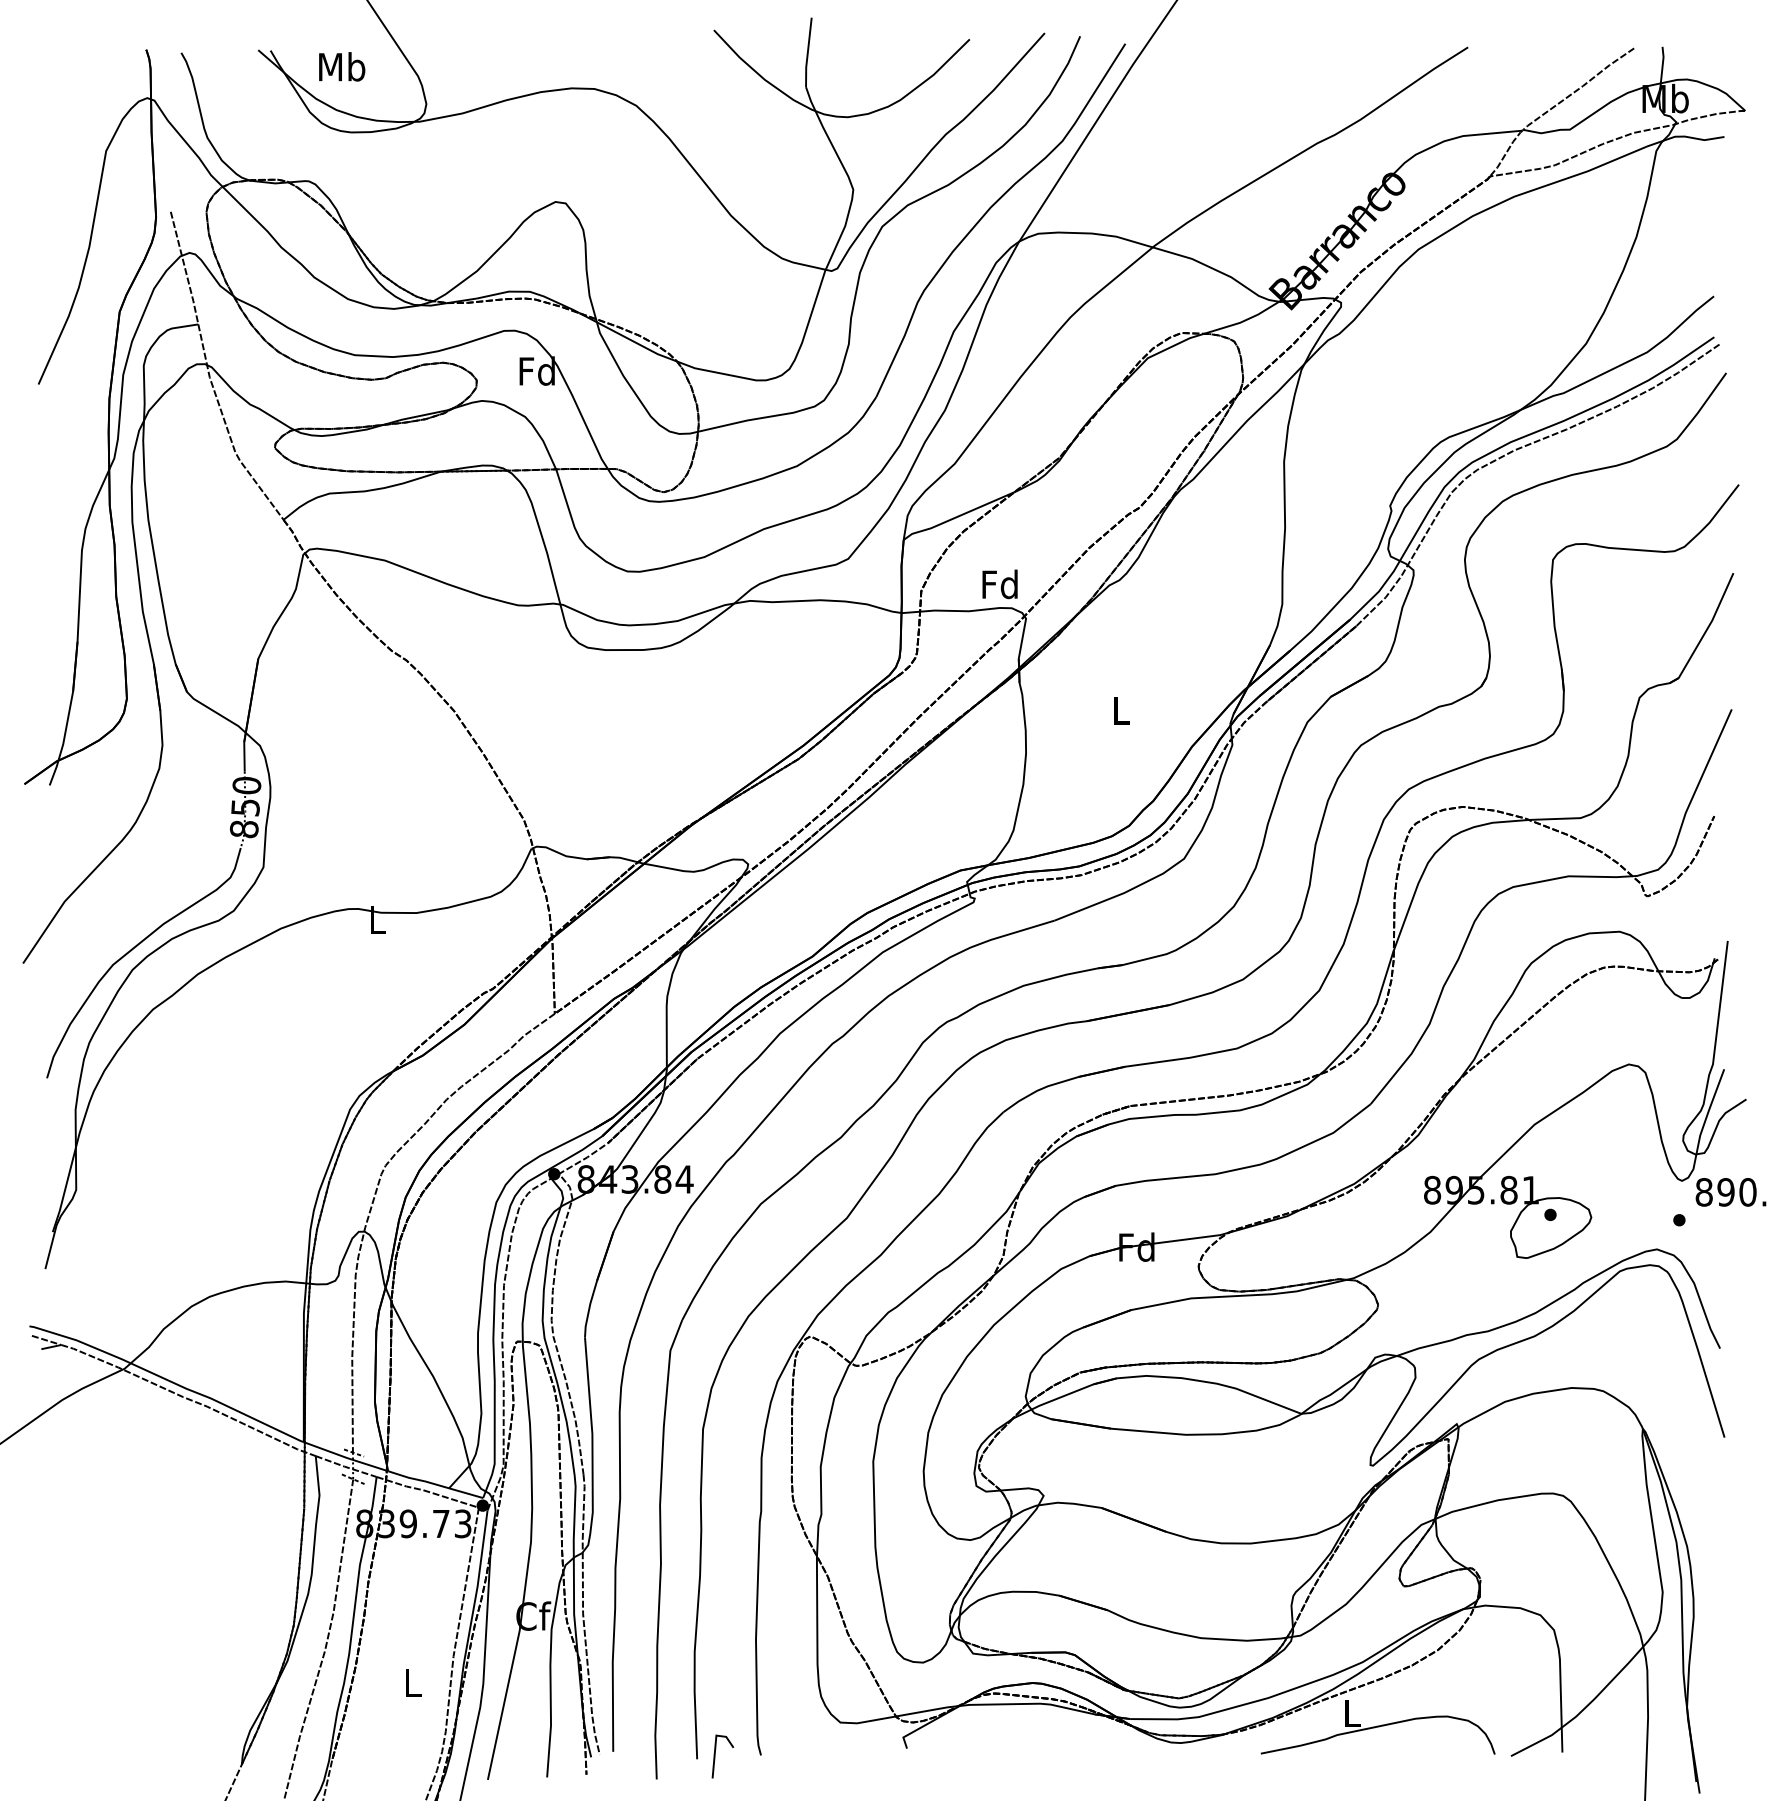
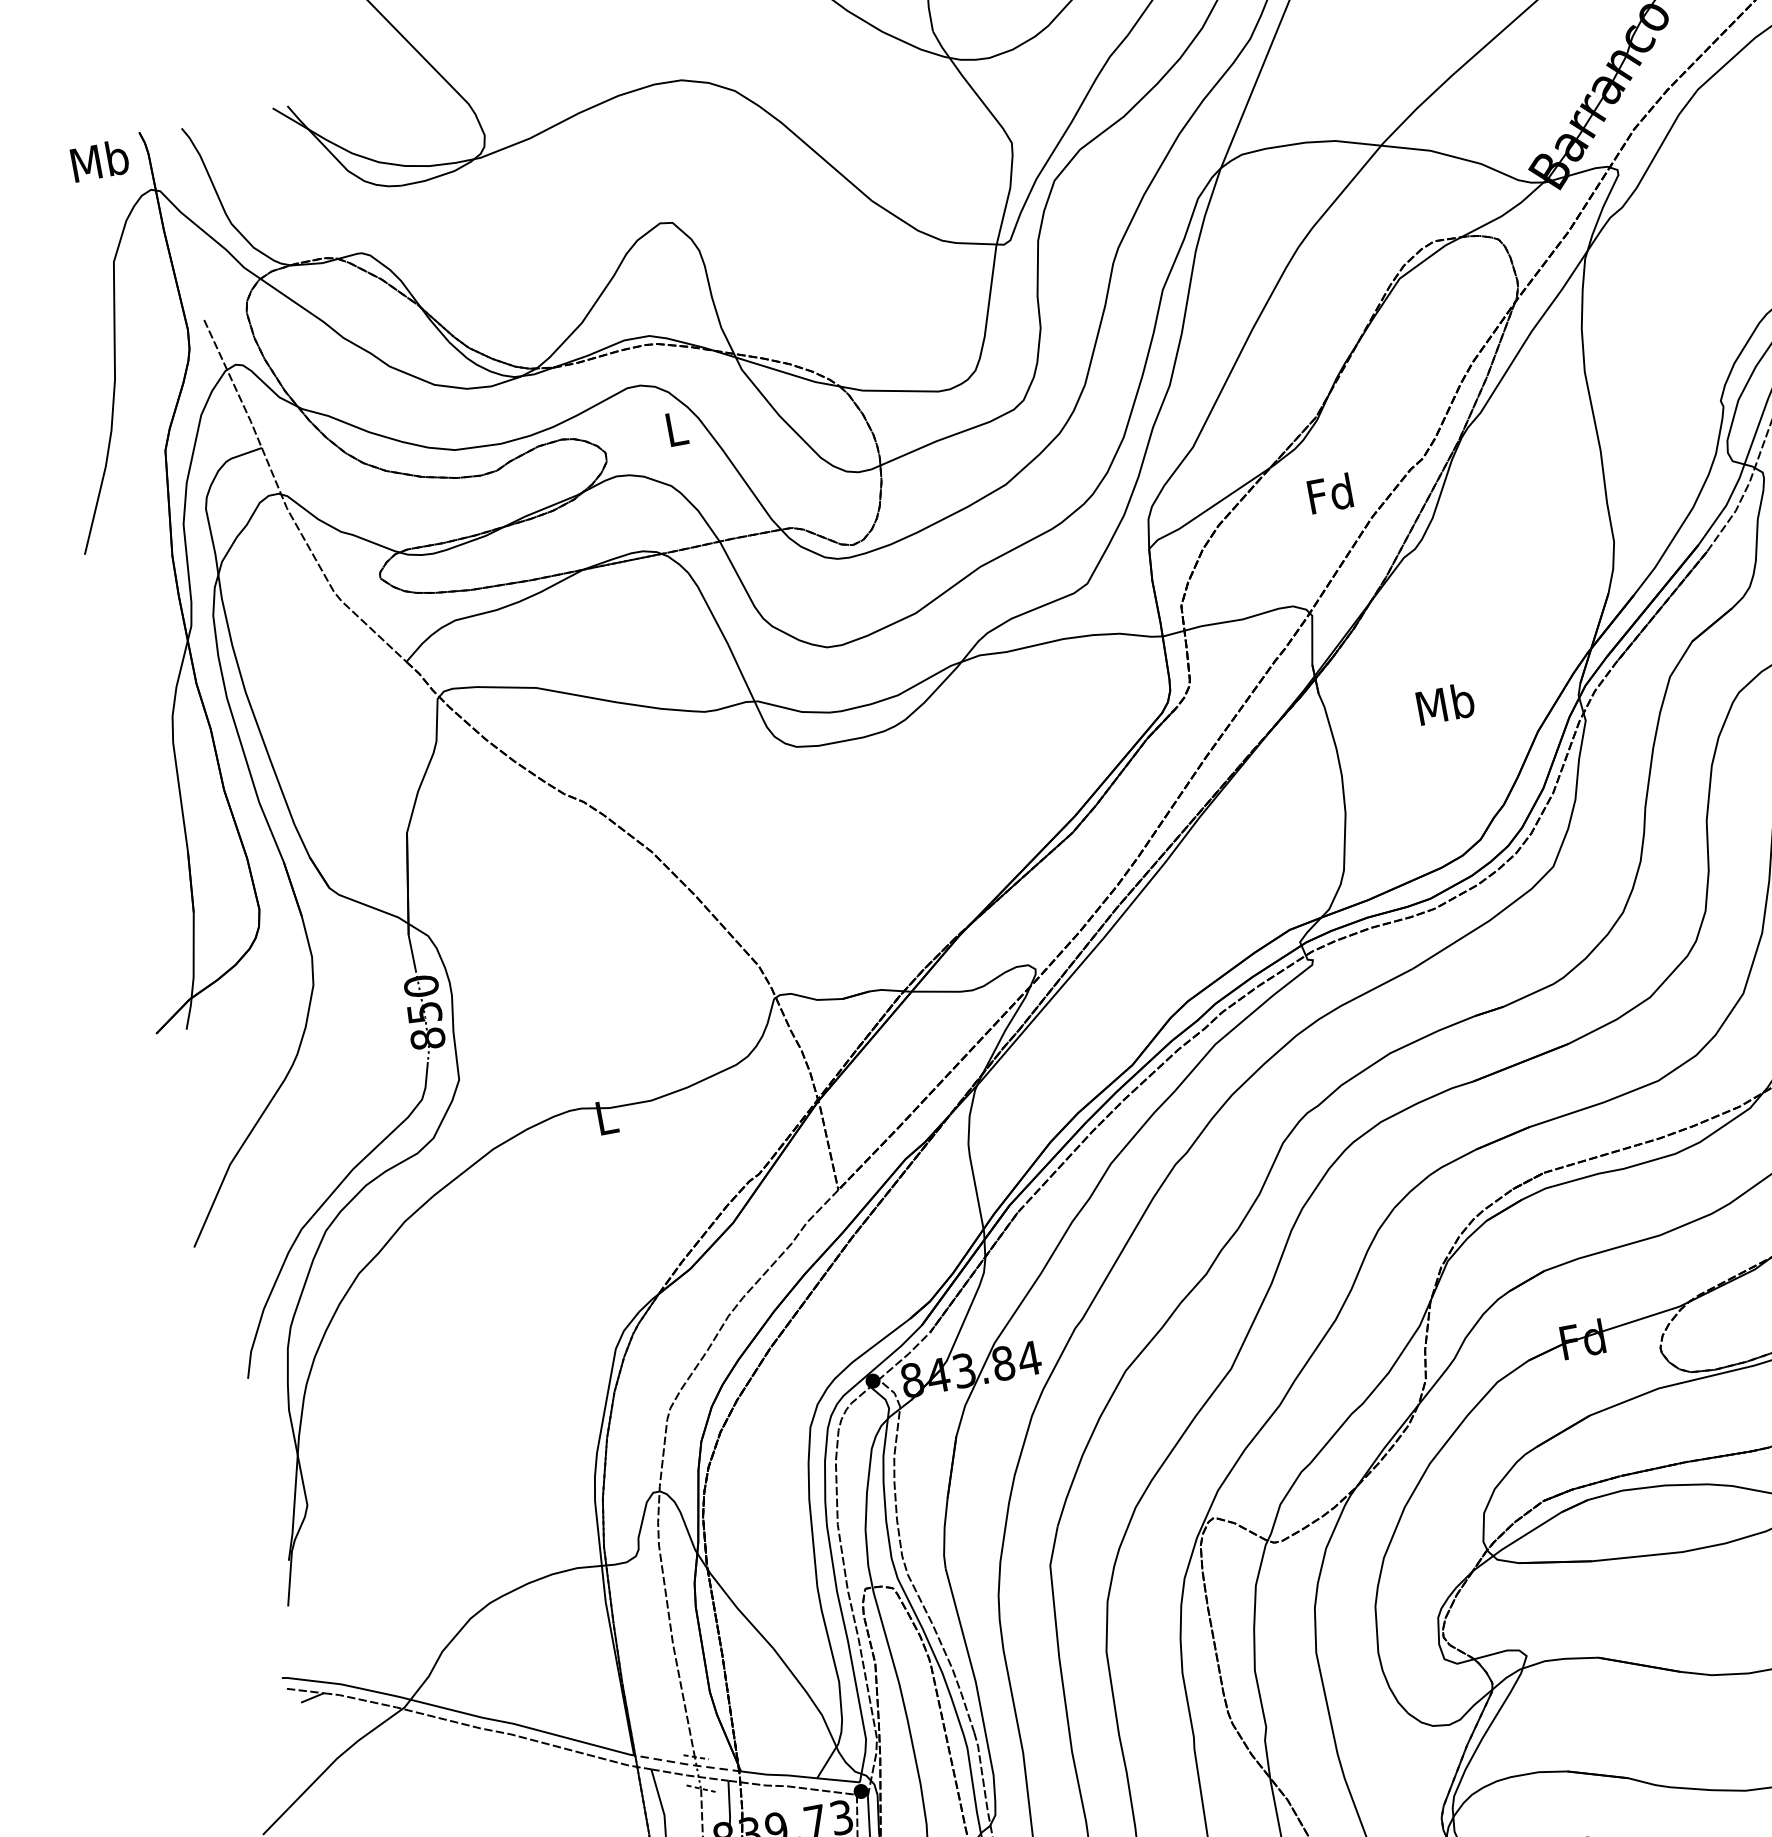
text: (342, 66) -> (100, 160), moved
text: (536, 370) -> (674, 428), Fd -> L
text: (999, 584) -> (1329, 494), moved
text: (1121, 710) -> (1446, 703), L -> Mb
line: (346, 1457) -> (688, 1764), solid -> dashed

